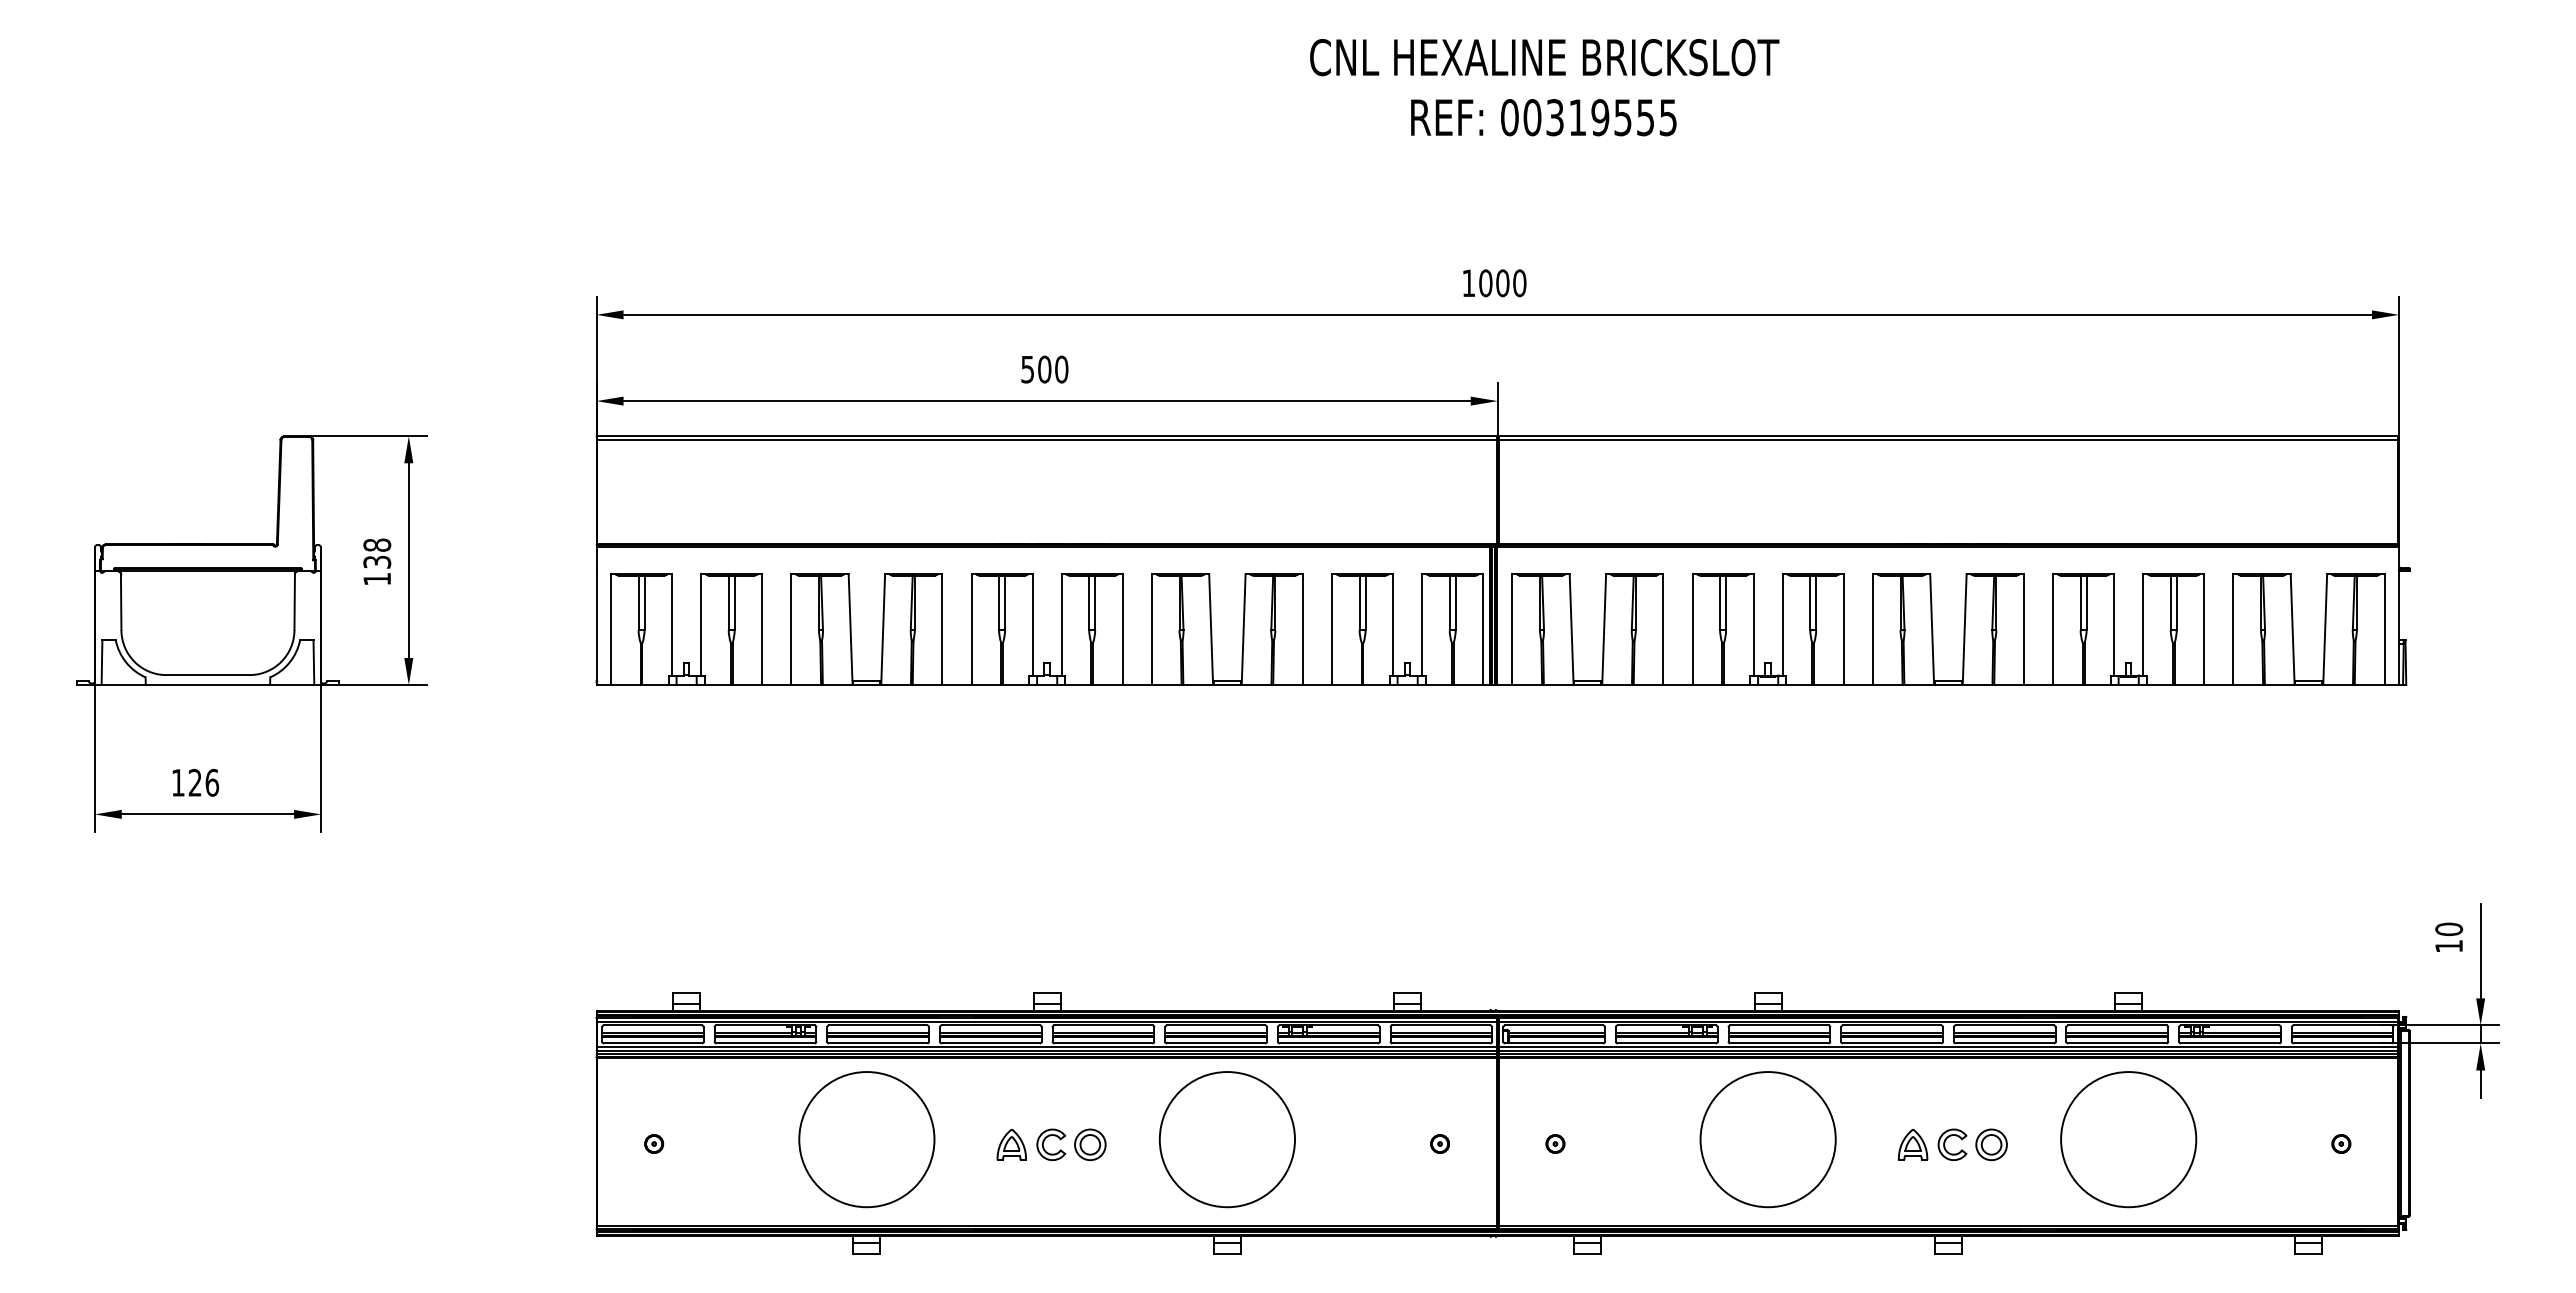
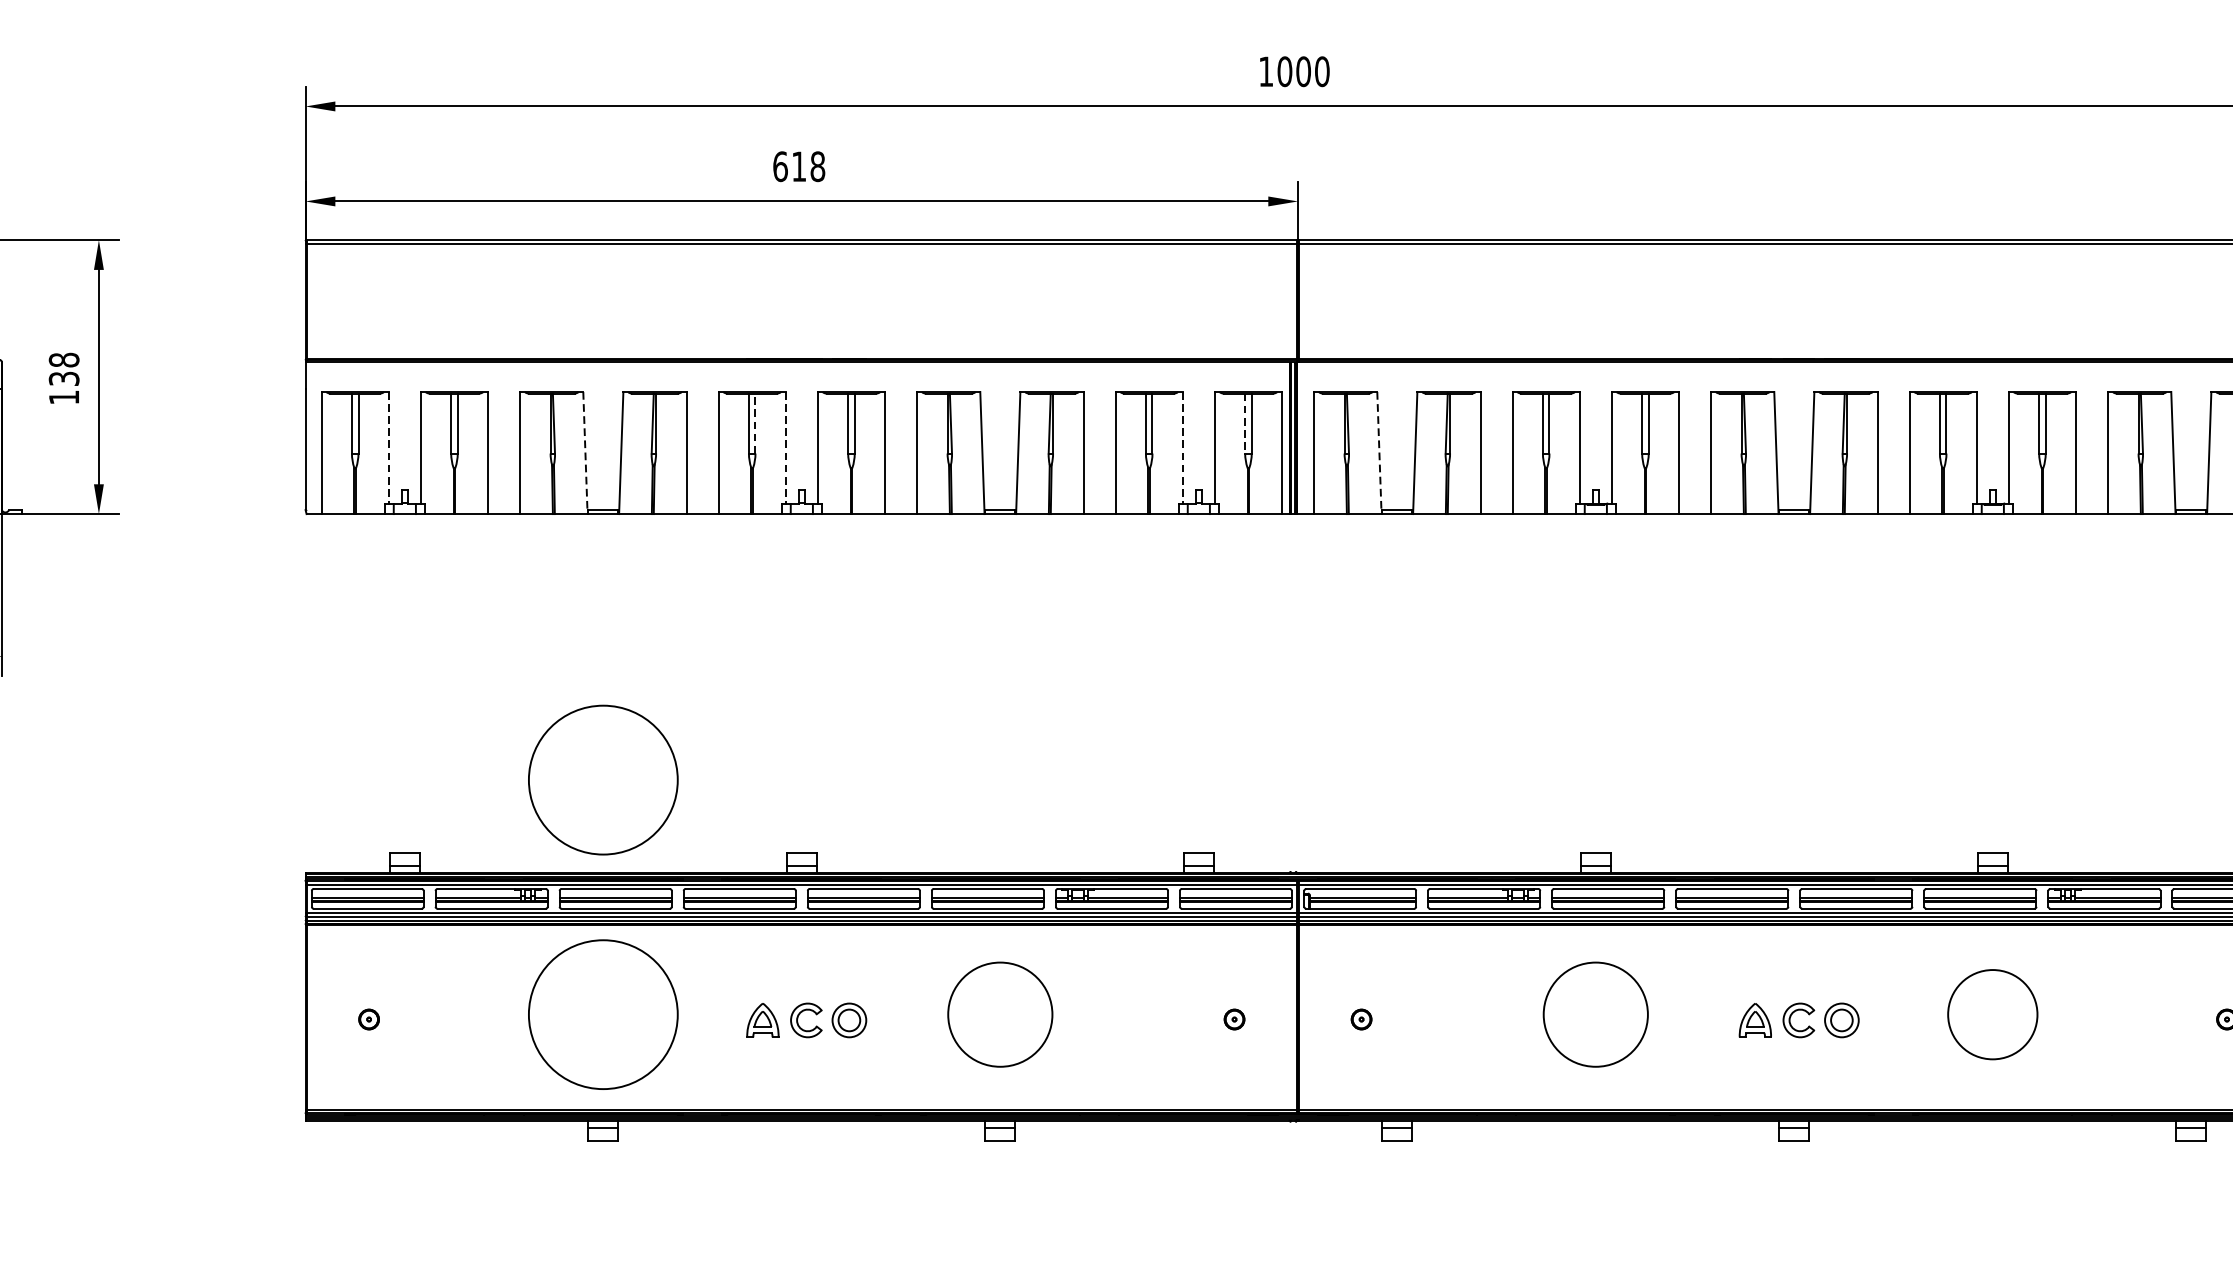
text: (1044, 369) -> (798, 166), 500 -> 618
line: (1005, 602) -> (755, 423), solid -> dashed
line: (1449, 603) -> (1244, 424), solid -> dashed
line: (672, 625) -> (389, 448), solid -> dashed
line: (1032, 625) -> (785, 448), solid -> dashed
line: (1393, 625) -> (1183, 448), solid -> dashed
line: (850, 630) -> (585, 454), solid -> dashed
line: (1571, 630) -> (1379, 454), solid -> dashed
circle: (866, 926) -> (602, 779), added
circle: (1227, 1139) -> (1000, 1014), size x0.7
circle: (1767, 1139) -> (1595, 1014), size x0.7
circle: (2128, 1139) -> (1992, 1014), size x0.6

